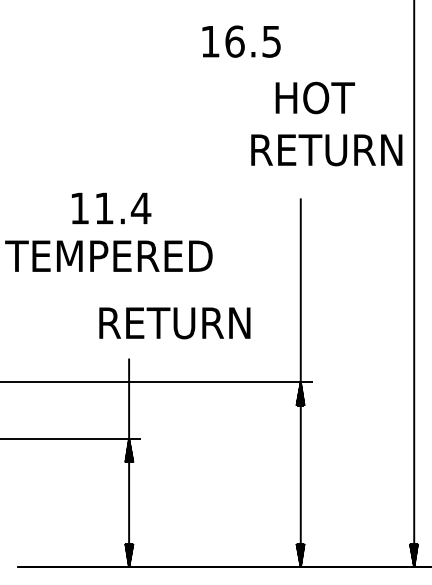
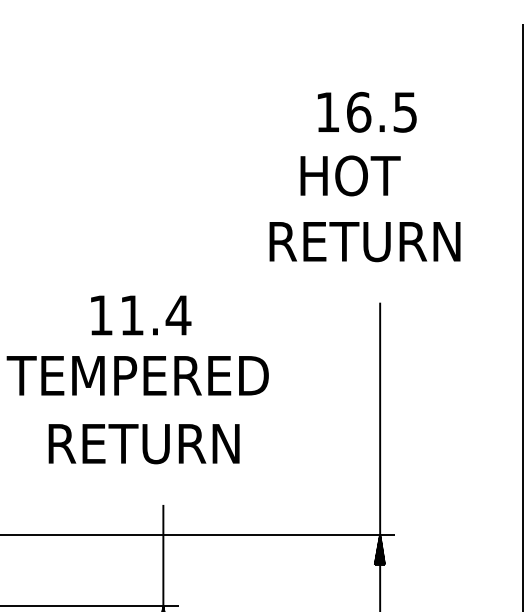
text: (241, 41) -> (367, 112), moved
text: (326, 123) -> (364, 208), moved
text: (174, 323) -> (143, 444), moved

